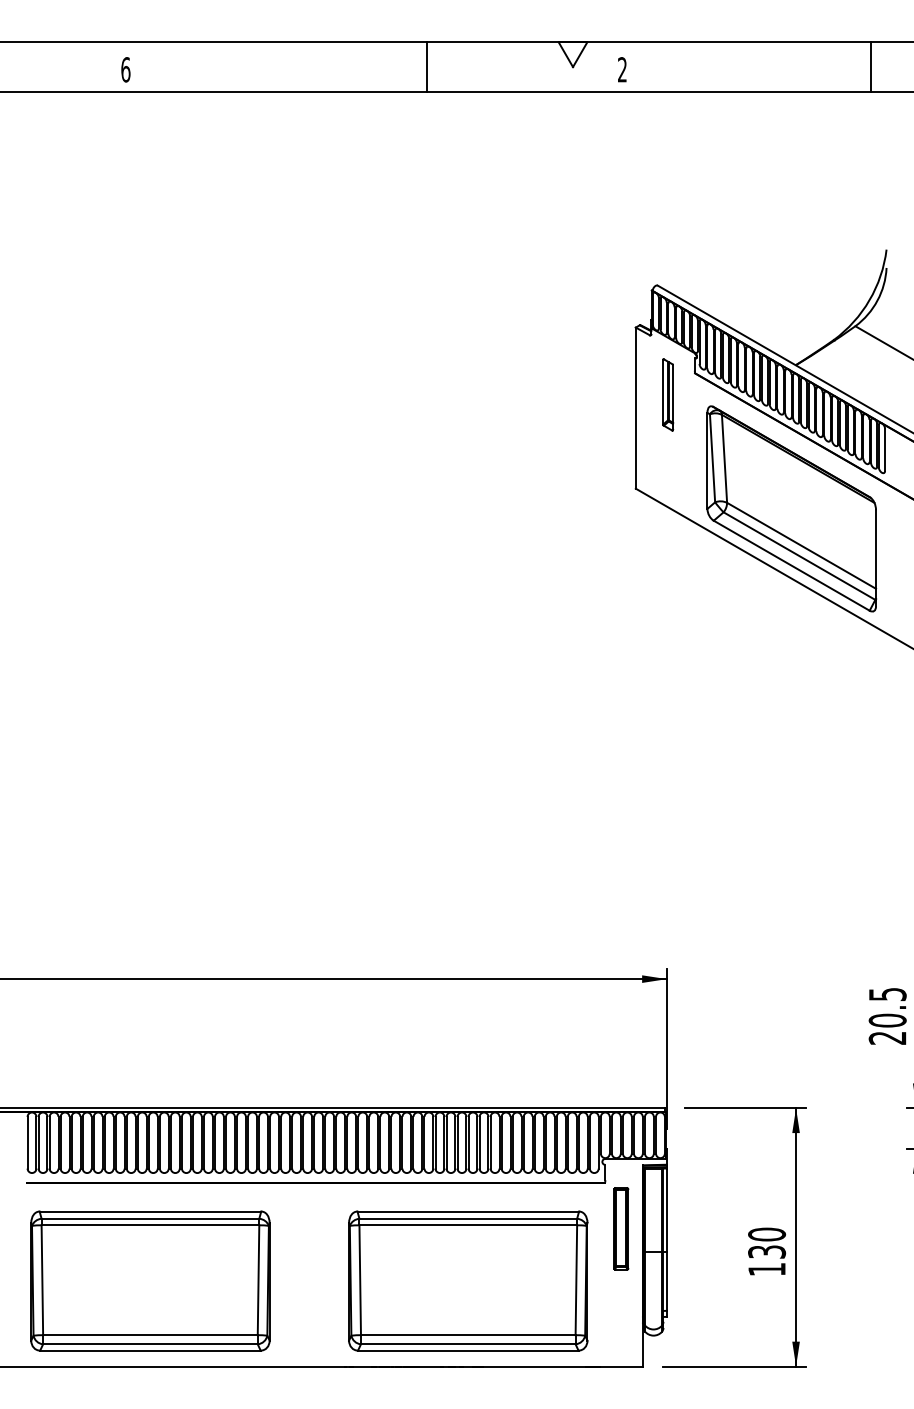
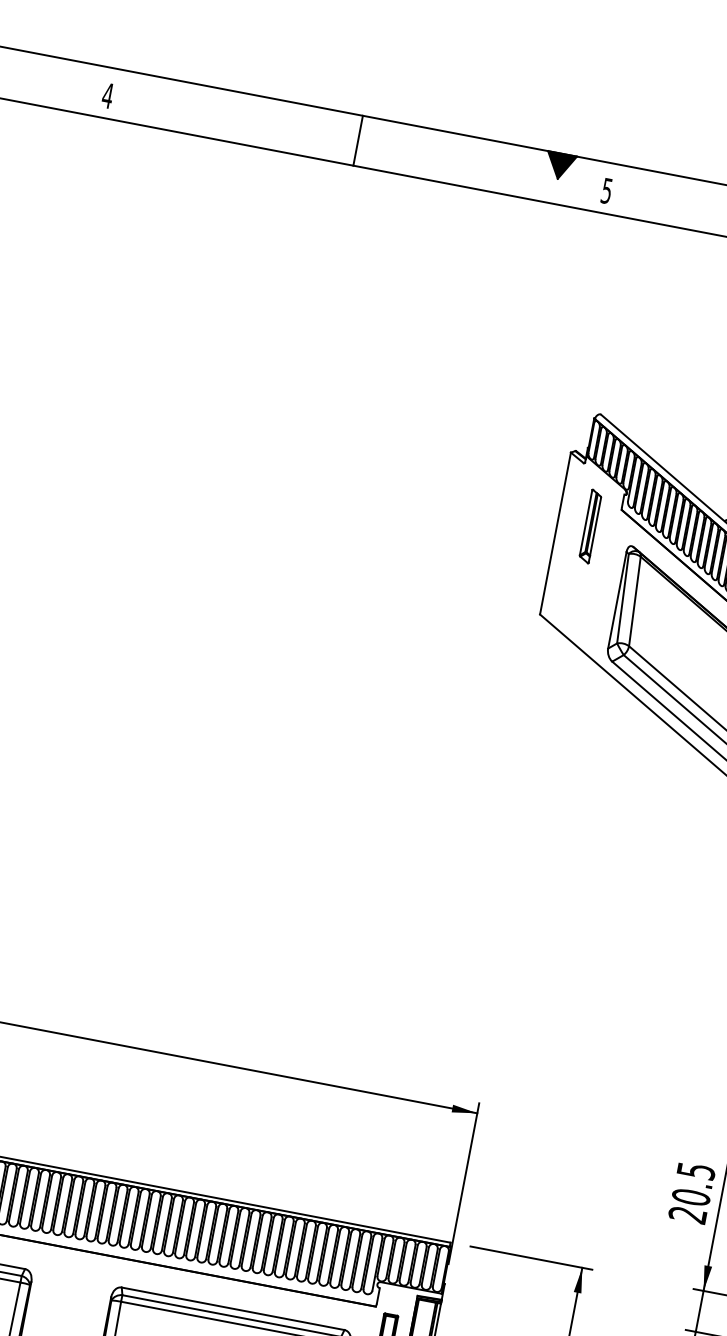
fill: (572, 54) -> (559, 166), added
line: (427, 66) -> (358, 140), moved
text: (125, 69) -> (107, 95), 6 -> 4
text: (622, 69) -> (607, 190), 2 -> 5

